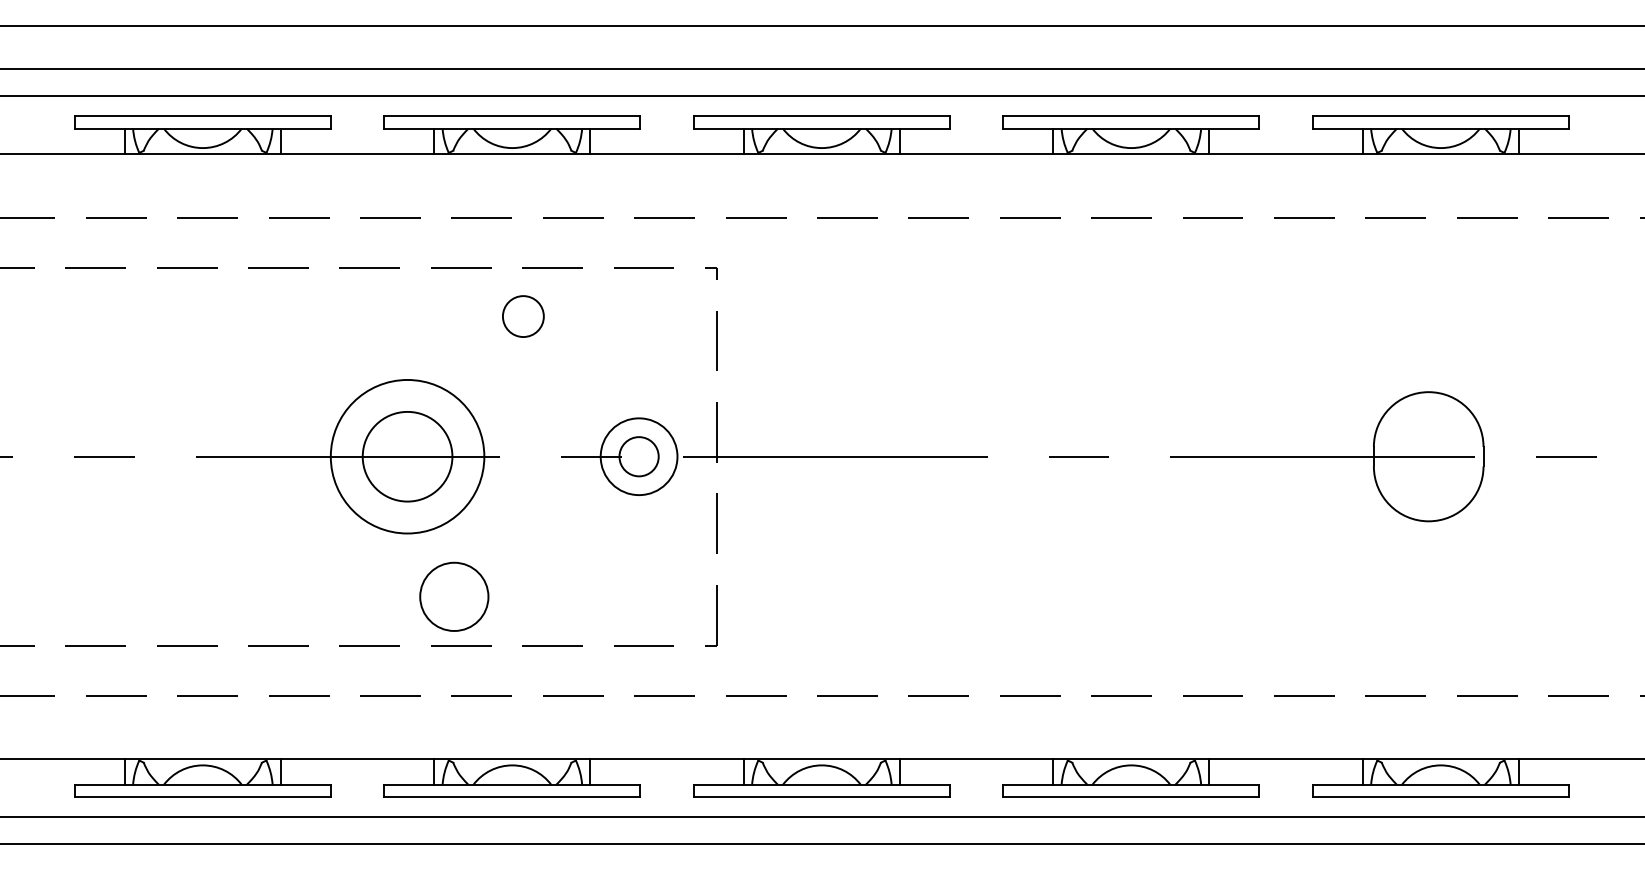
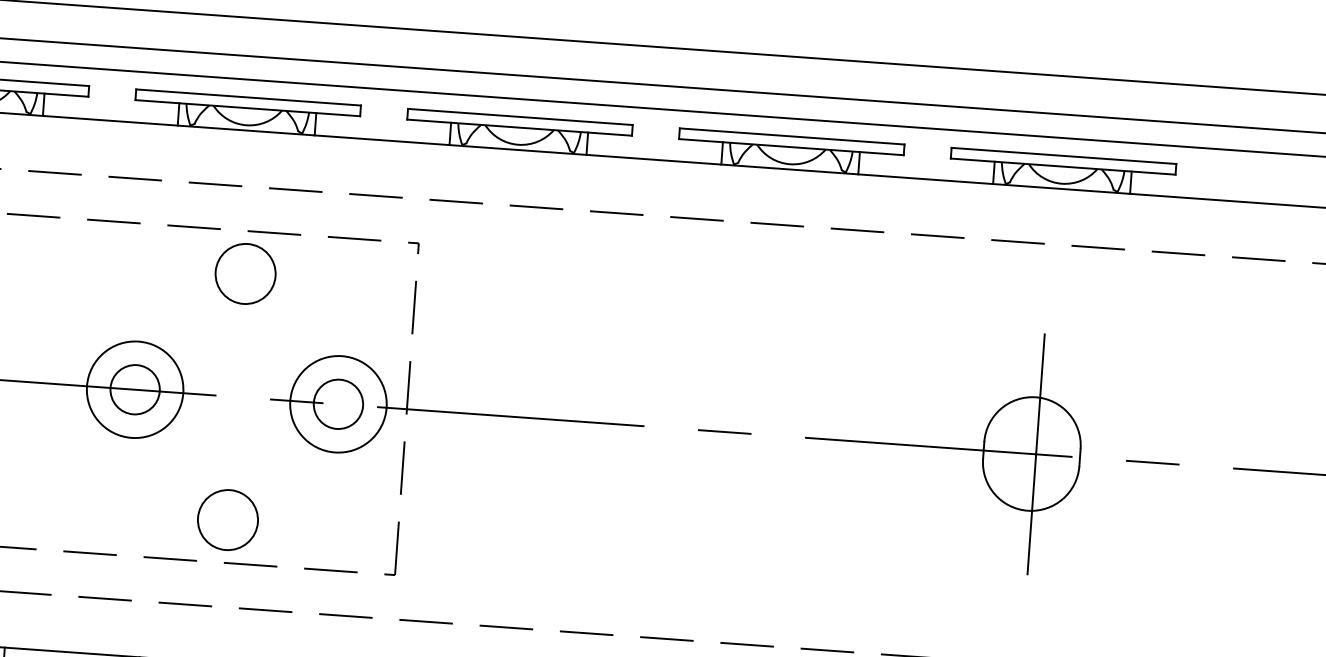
circle: (523, 316) -> (245, 273), size x1.67
circle: (407, 456) -> (135, 389), size x0.62
circle: (407, 456) -> (135, 389), size x0.71
circle: (638, 456) -> (337, 404), size x1.43
circle: (639, 456) -> (338, 404), size x1.43
line: (1433, 456) -> (1036, 454), added
circle: (454, 596) -> (228, 519), moved

